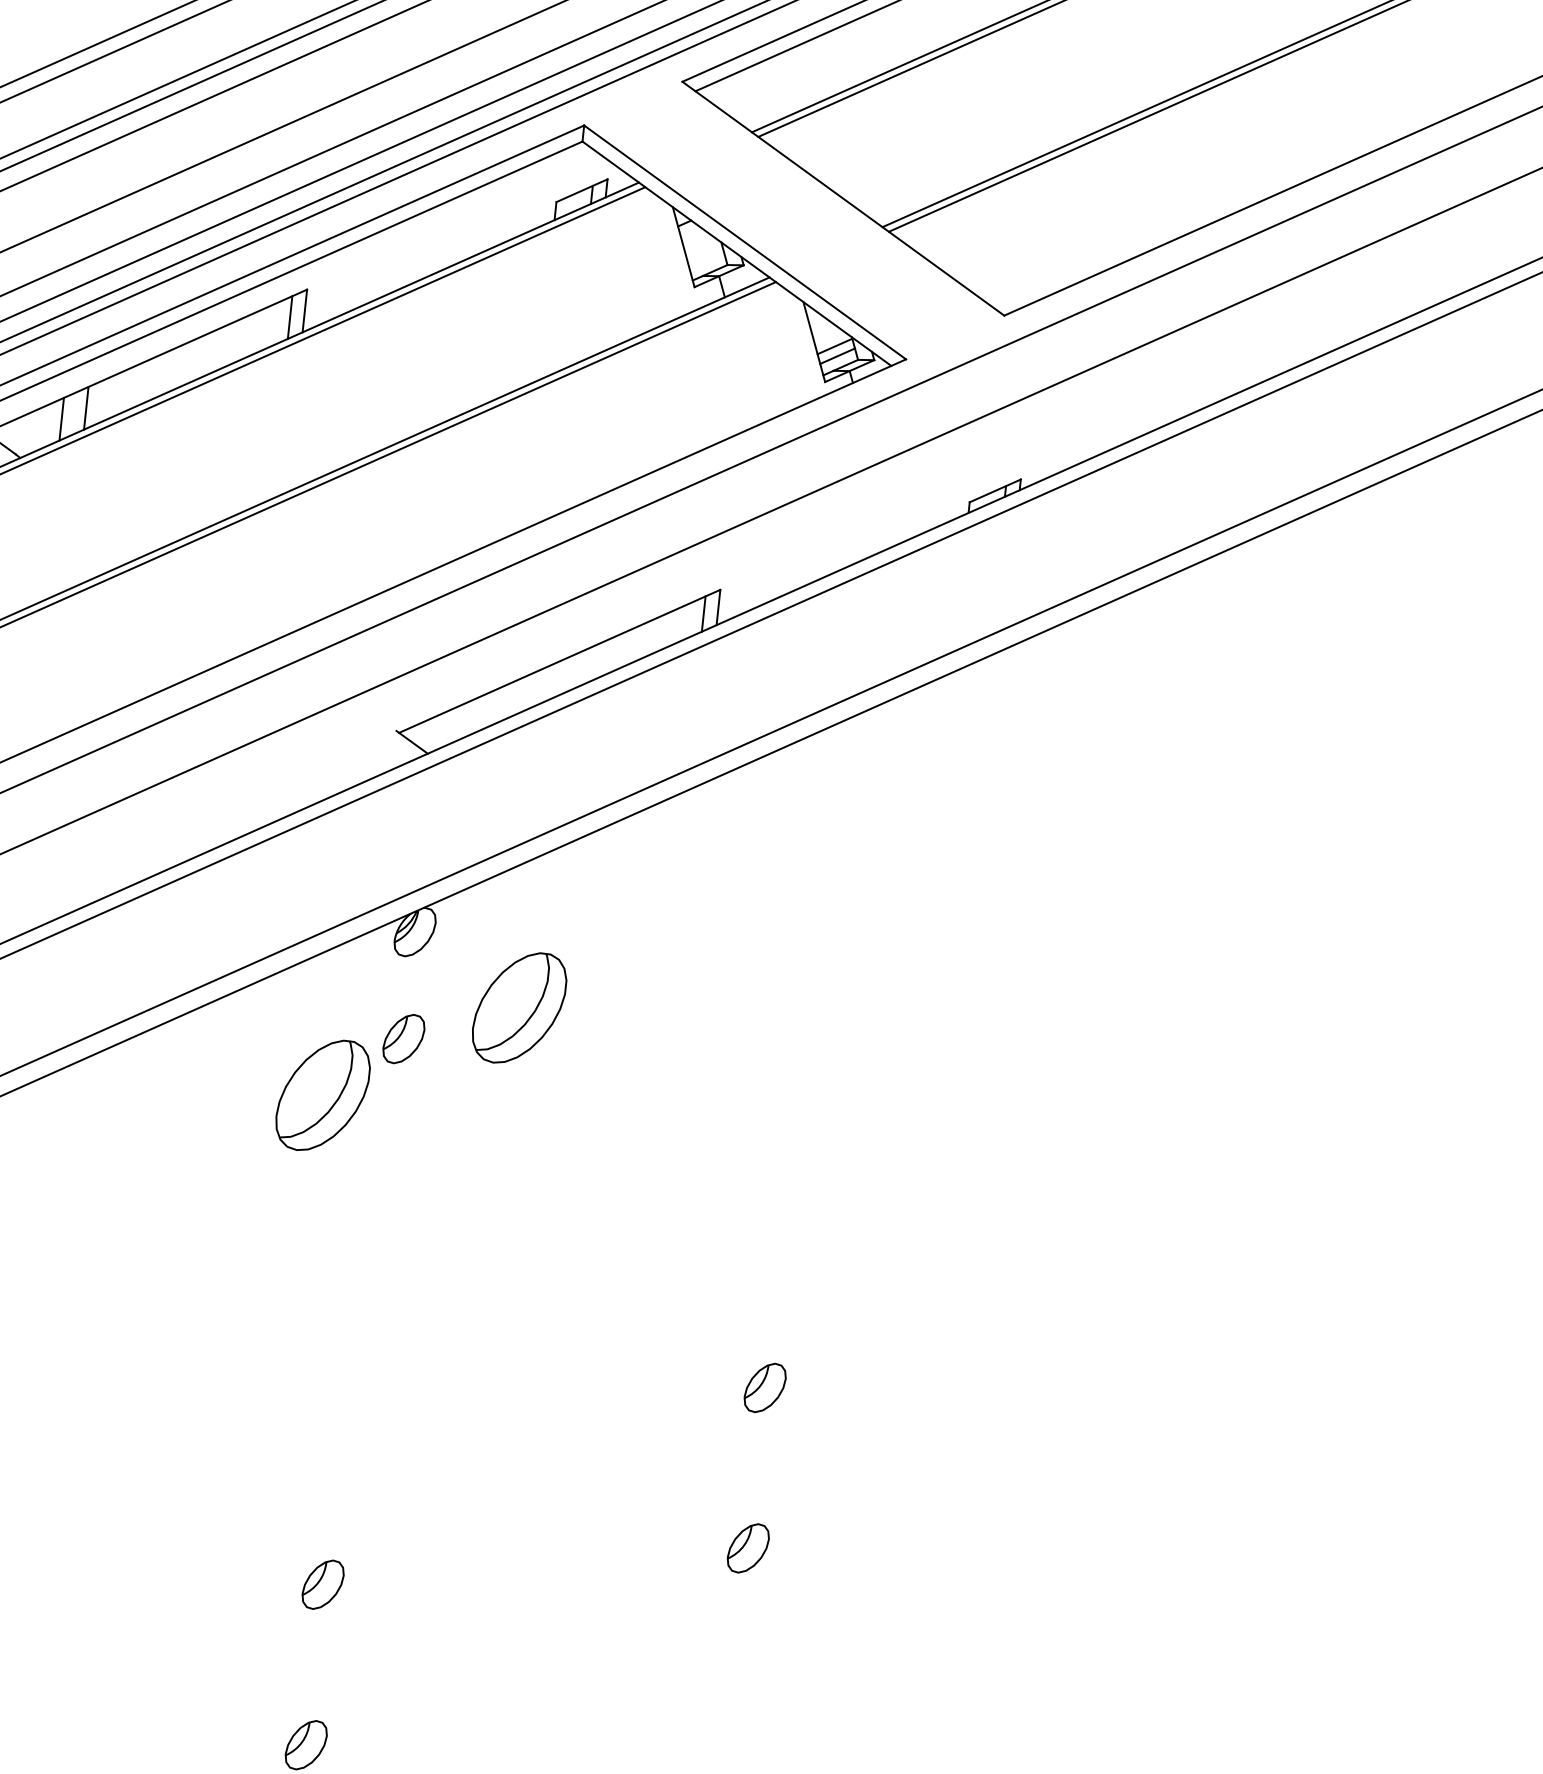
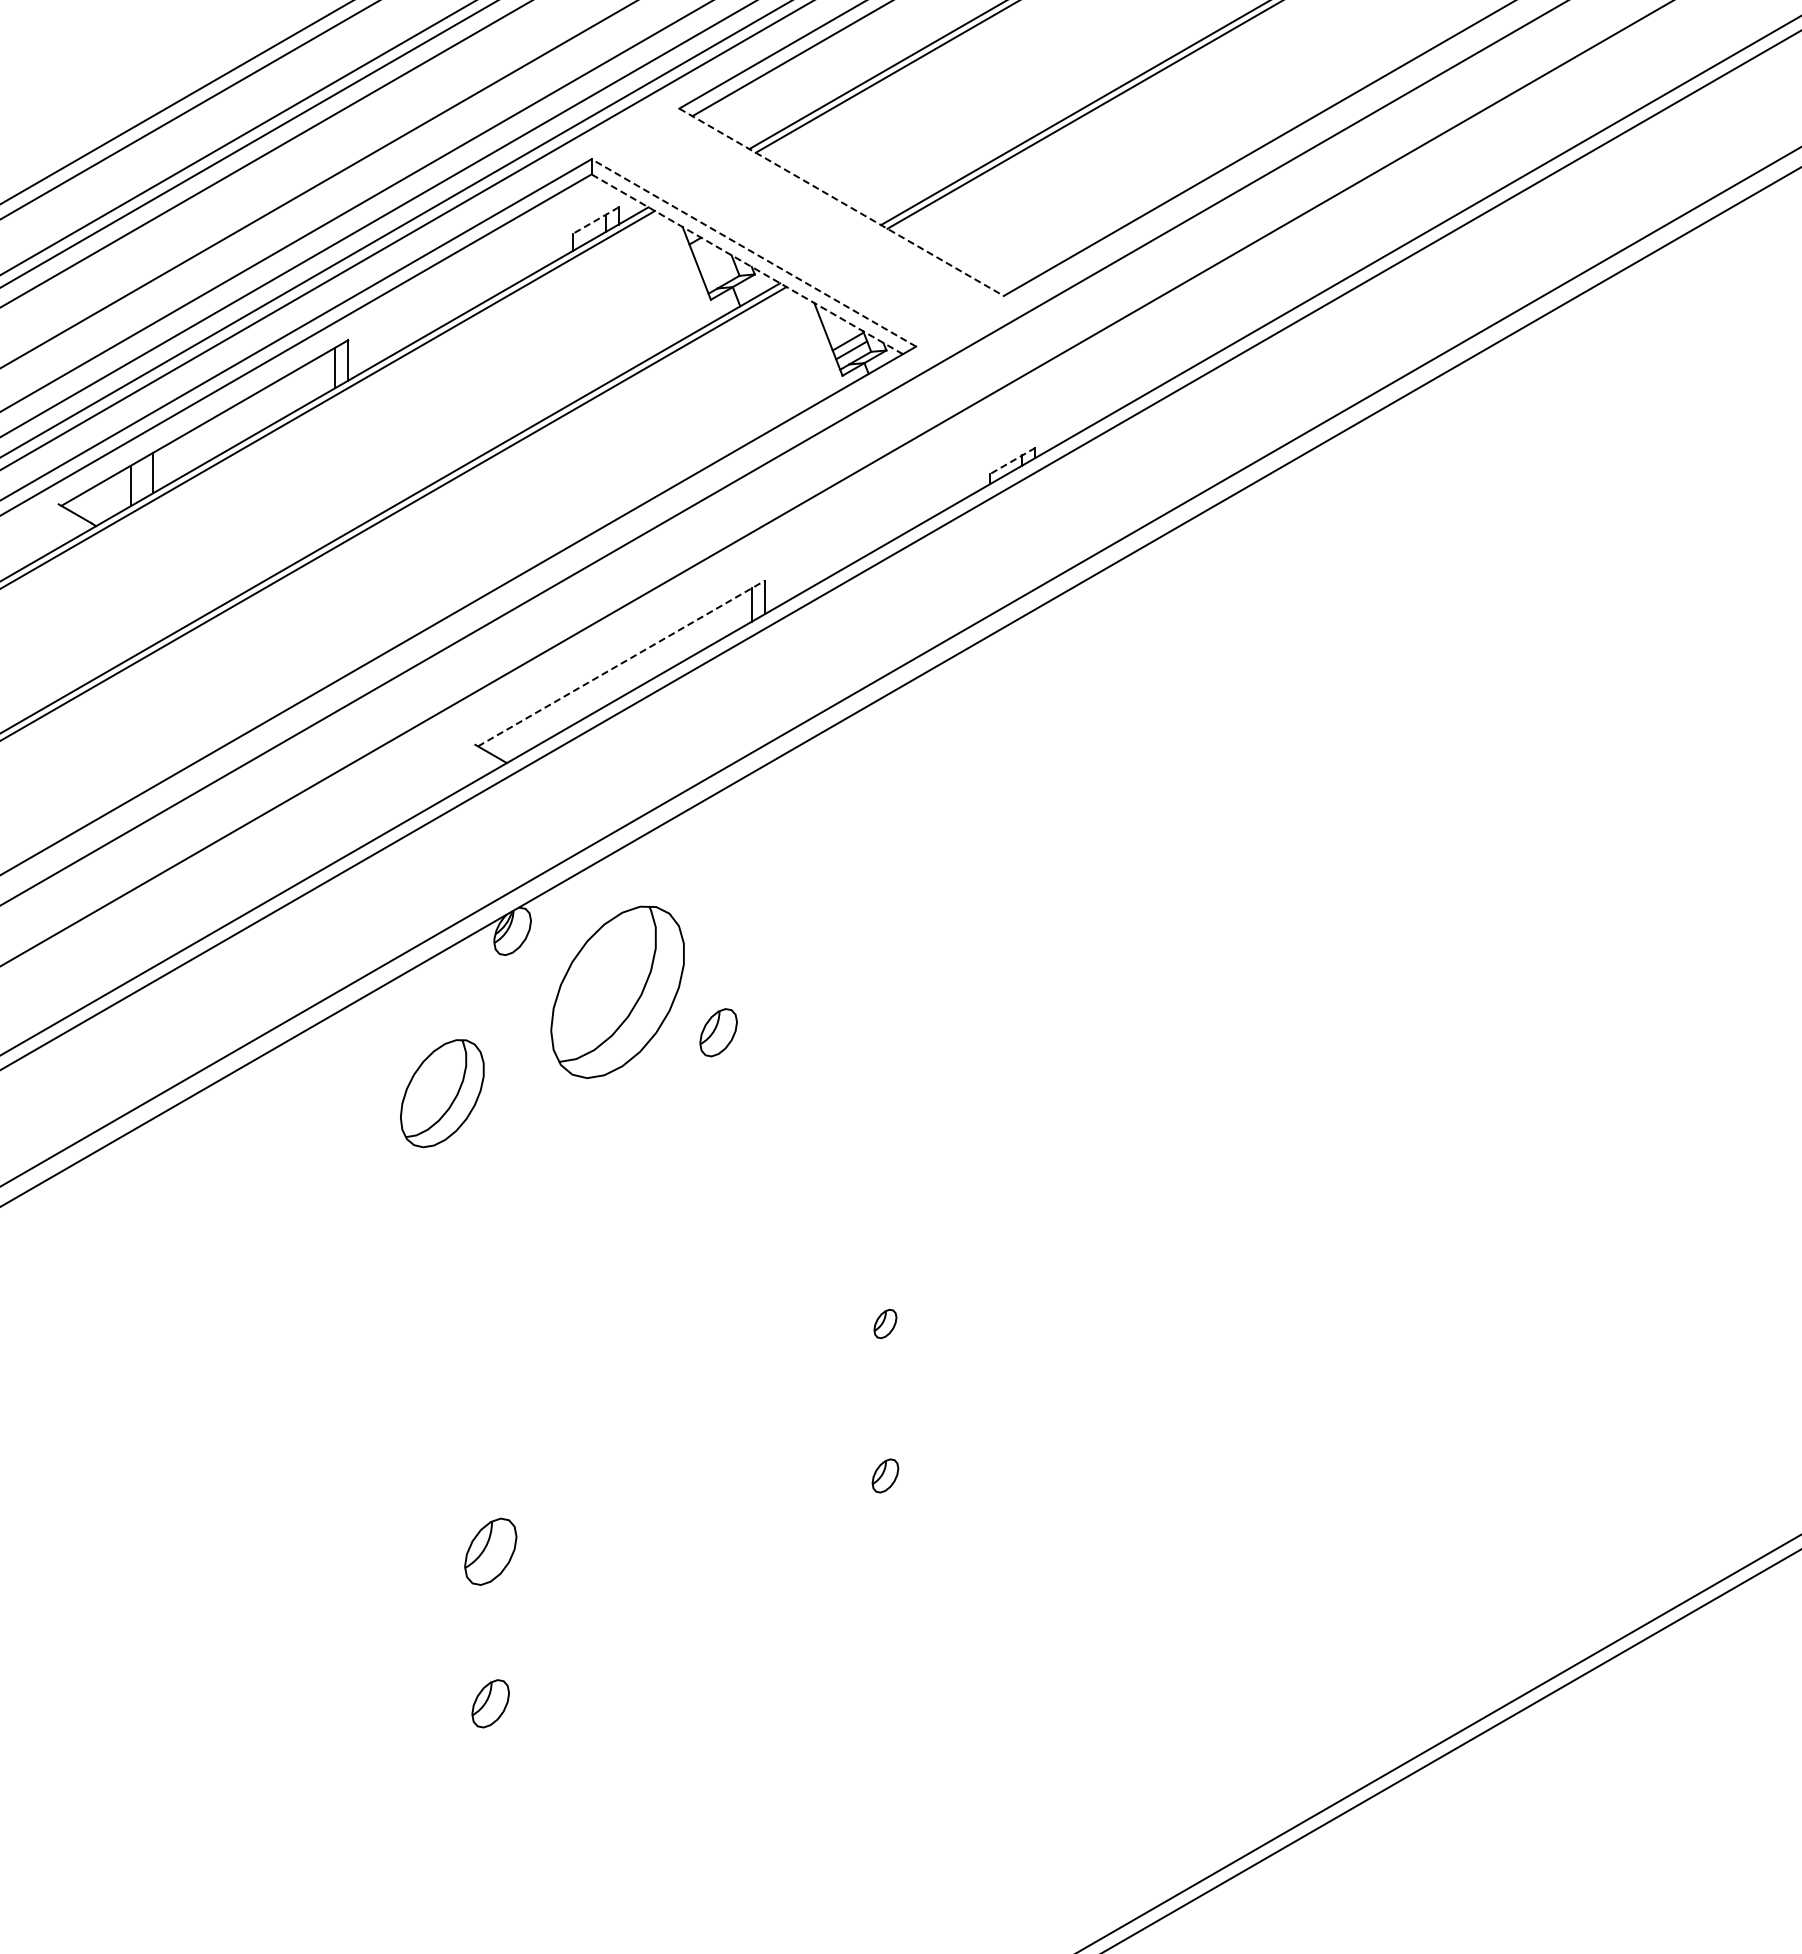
line: (581, 190) -> (595, 220), solid -> dashed
line: (844, 199) -> (842, 202), solid -> dashed
line: (744, 241) -> (753, 252), solid -> dashed
line: (737, 253) -> (747, 264), solid -> dashed
line: (995, 491) -> (1012, 461), solid -> dashed
line: (559, 661) -> (621, 663), solid -> dashed
part: (519, 1008) -> (617, 992), size x1.6
part: (403, 1038) -> (718, 1032), moved
part: (765, 1387) -> (885, 1323), size x0.6
part: (748, 1547) -> (885, 1475), size x0.7
part: (322, 1584) -> (490, 1551), size x1.4

